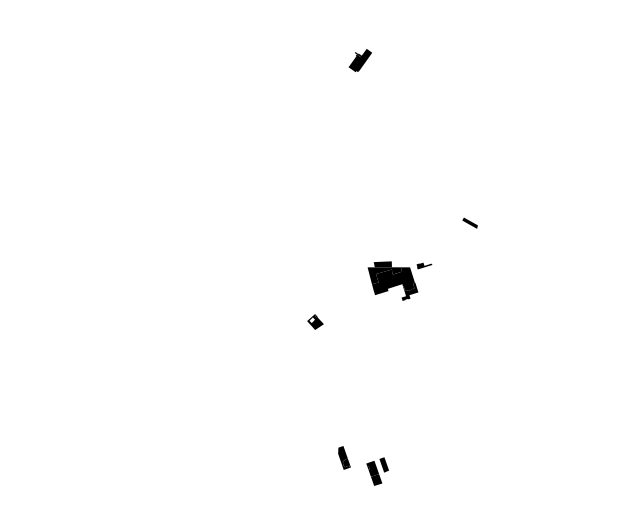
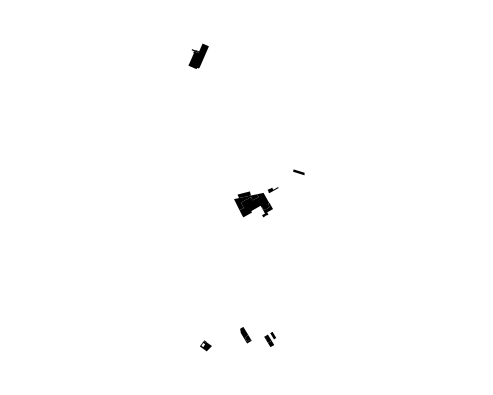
part: (360, 59) -> (198, 55), size x1.43
part: (469, 223) -> (298, 172), moved
part: (315, 321) -> (205, 345), moved
part: (375, 470) -> (269, 339), size x0.71

